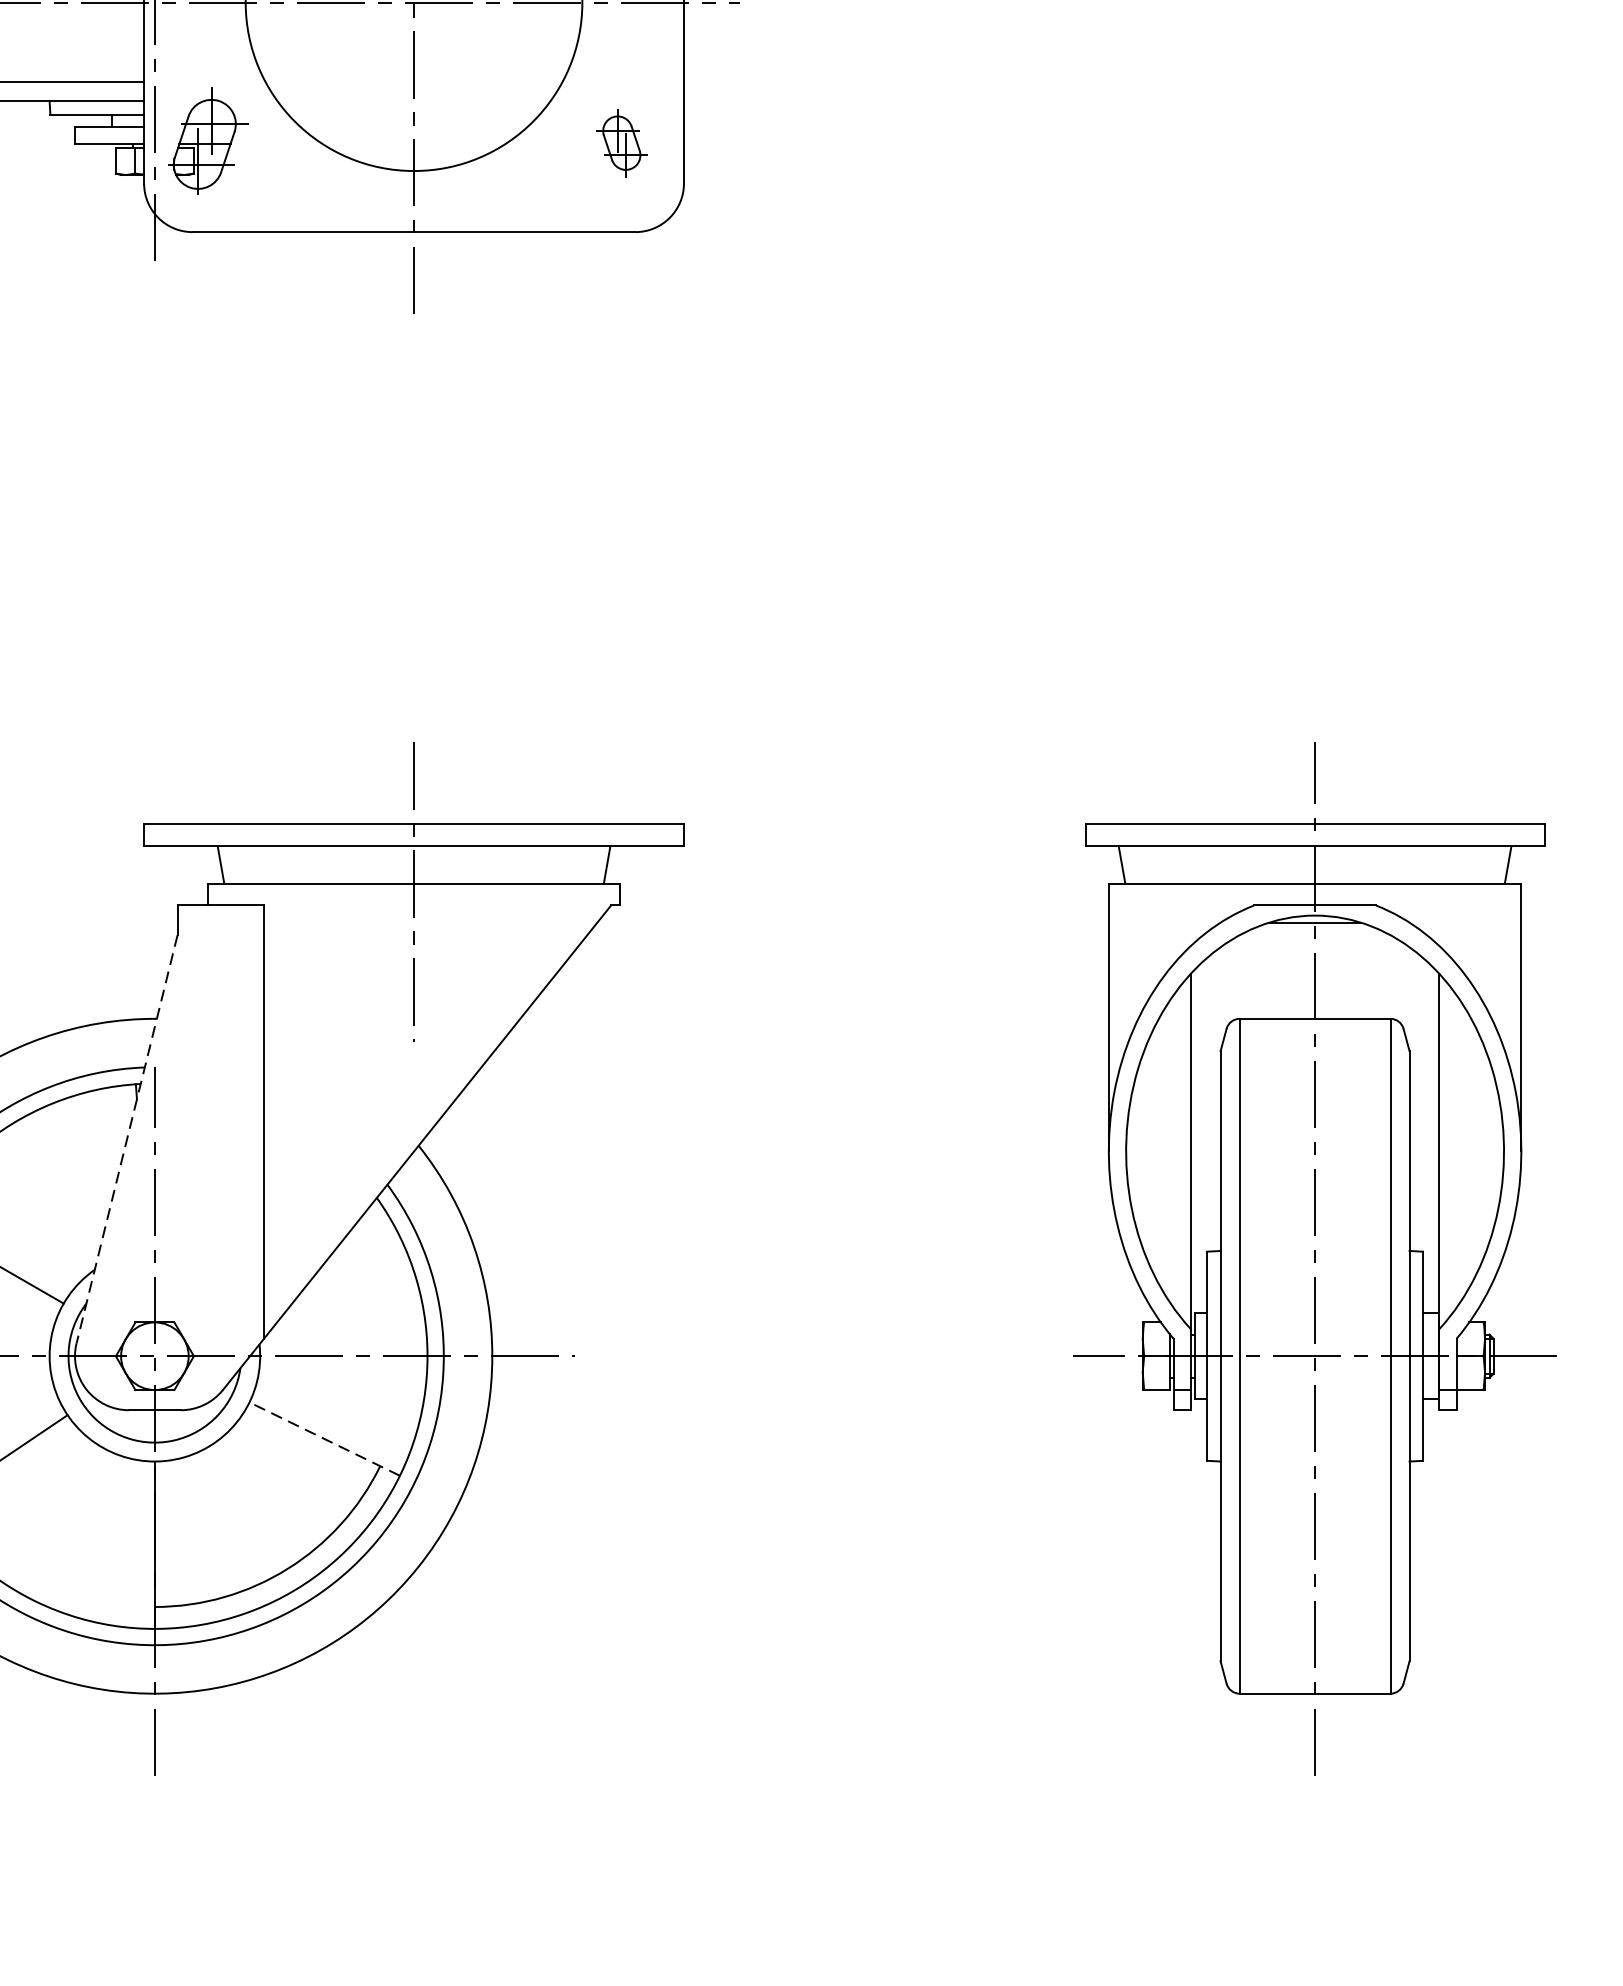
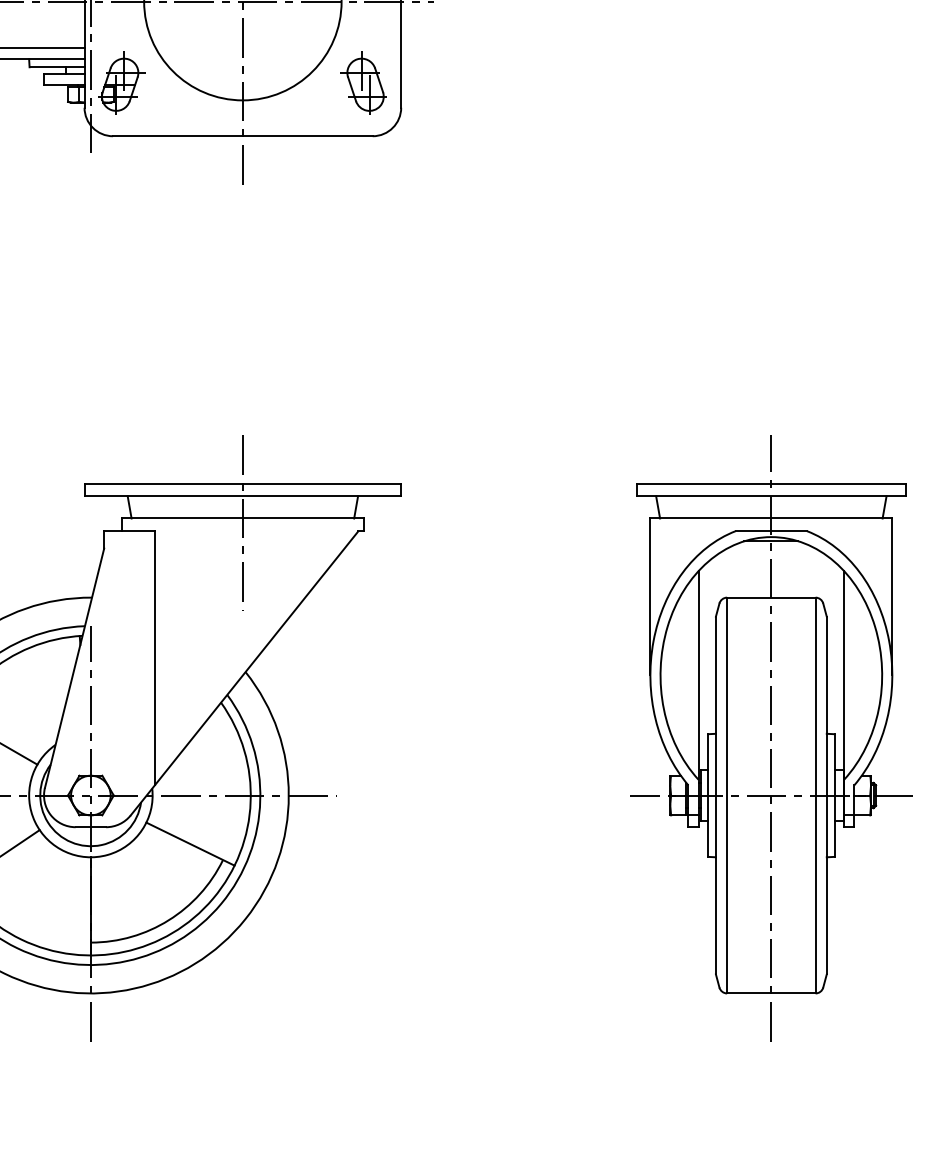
part: (619, 140) -> (363, 82), size x1.67
line: (126, 1139) -> (74, 668), dashed -> solid
line: (324, 1438) -> (190, 843), dashed -> solid

